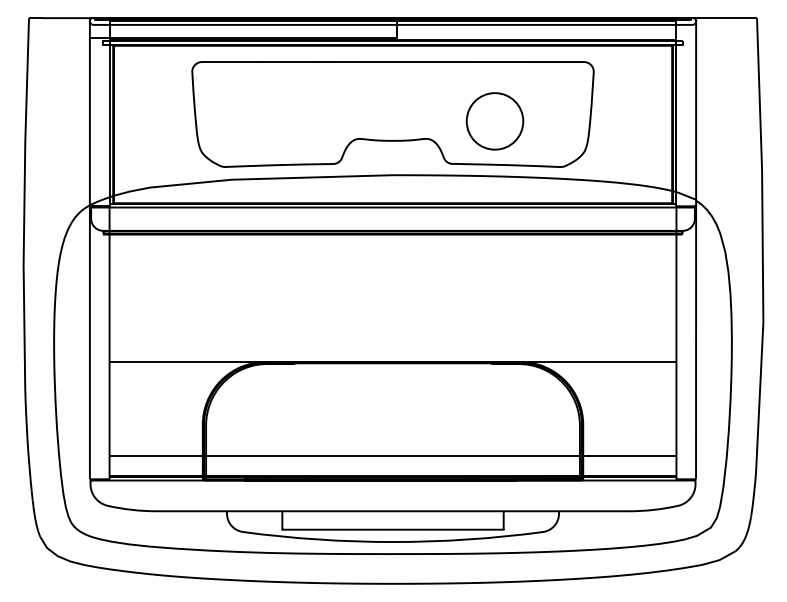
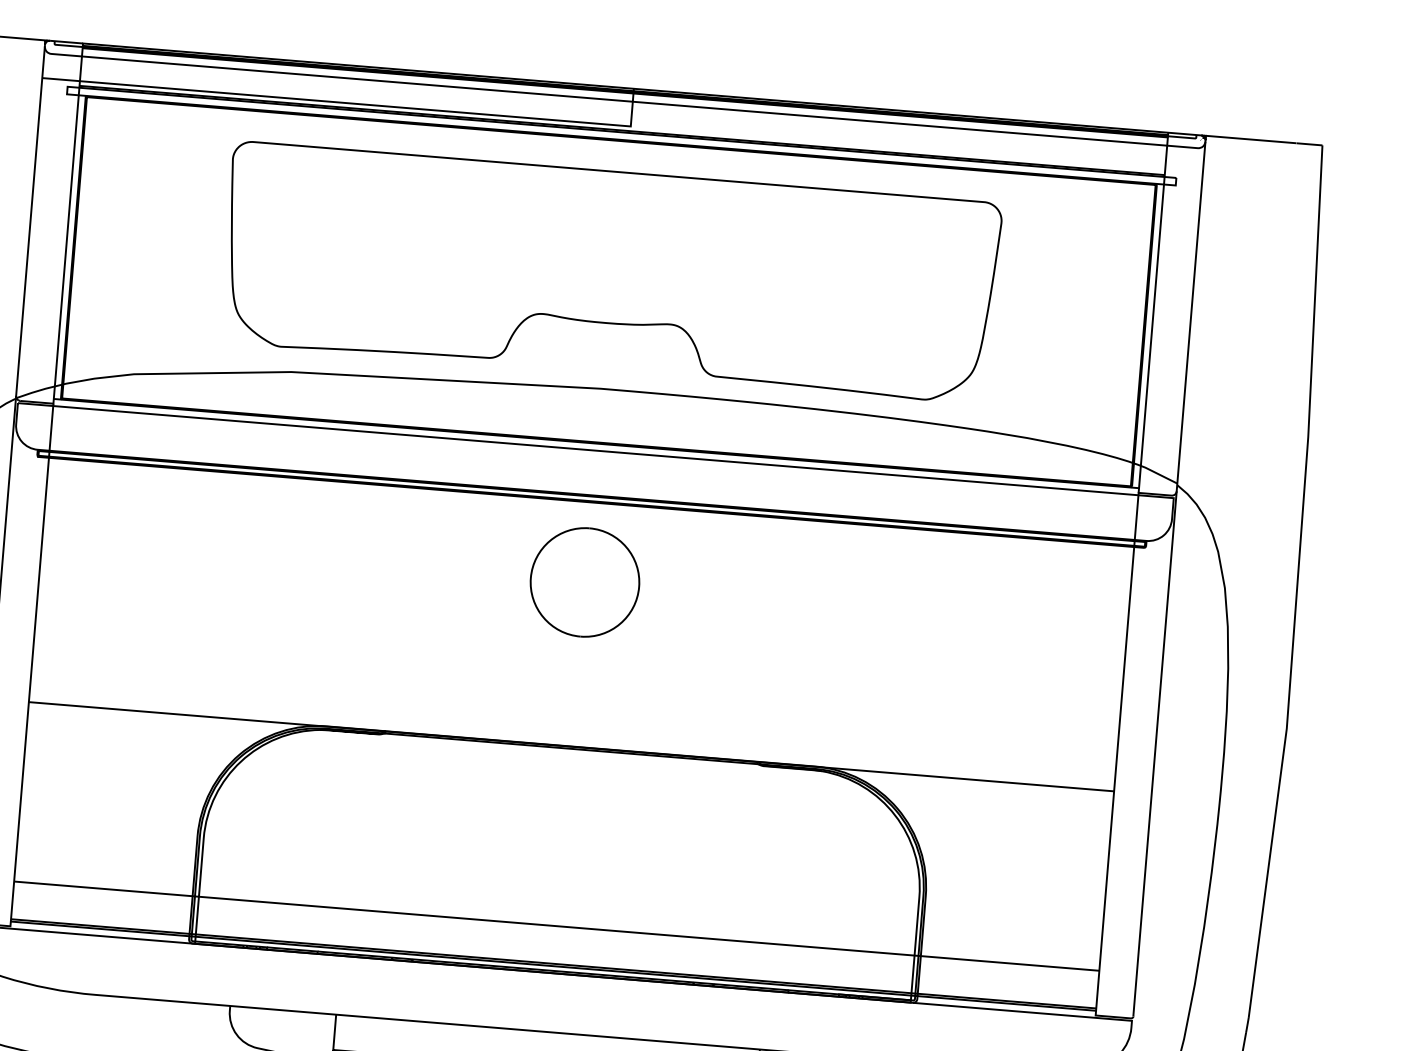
part: (494, 121) -> (584, 582), moved

